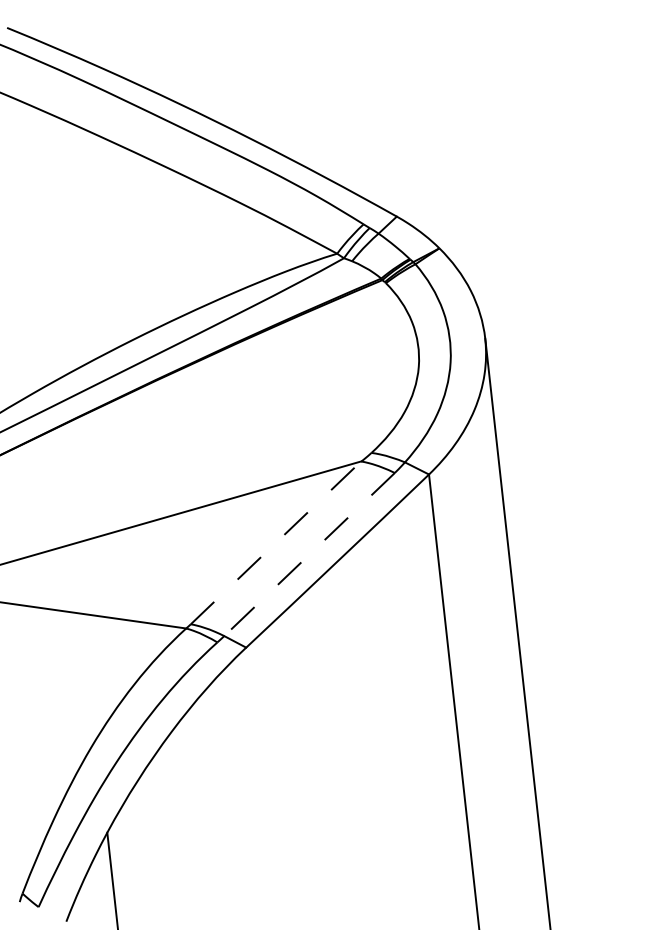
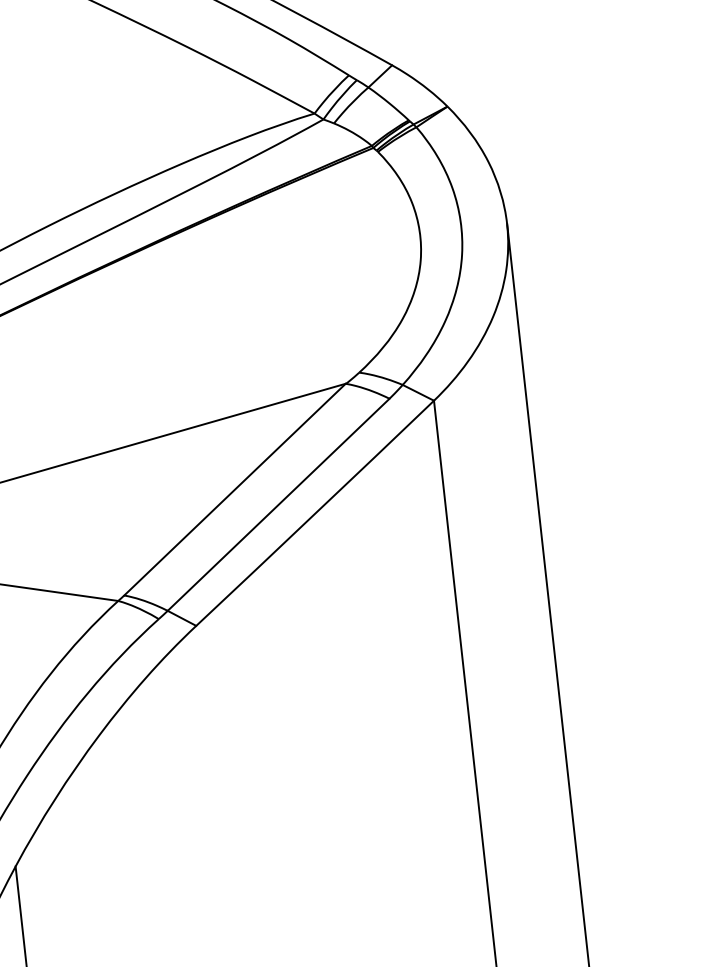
line: (276, 542) -> (235, 489), dashed -> solid
line: (309, 554) -> (278, 504), dashed -> solid

